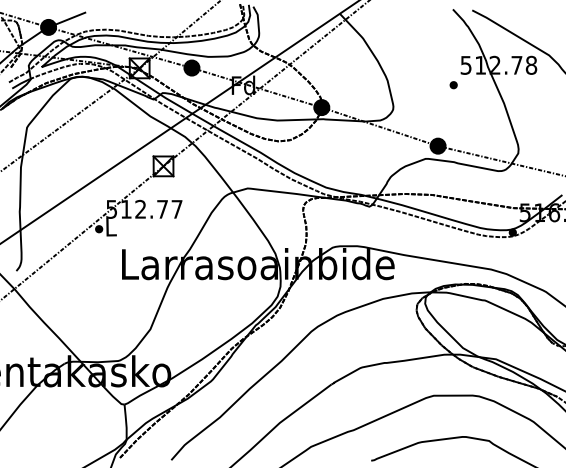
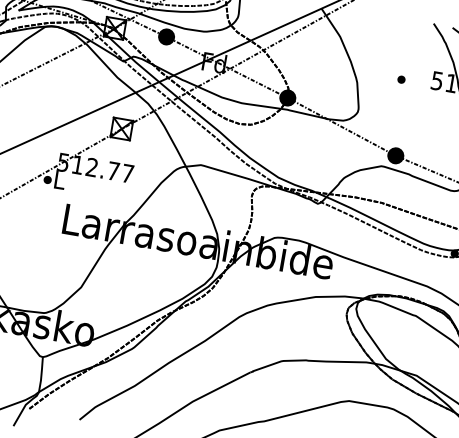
part: (453, 85) -> (401, 79), moved

